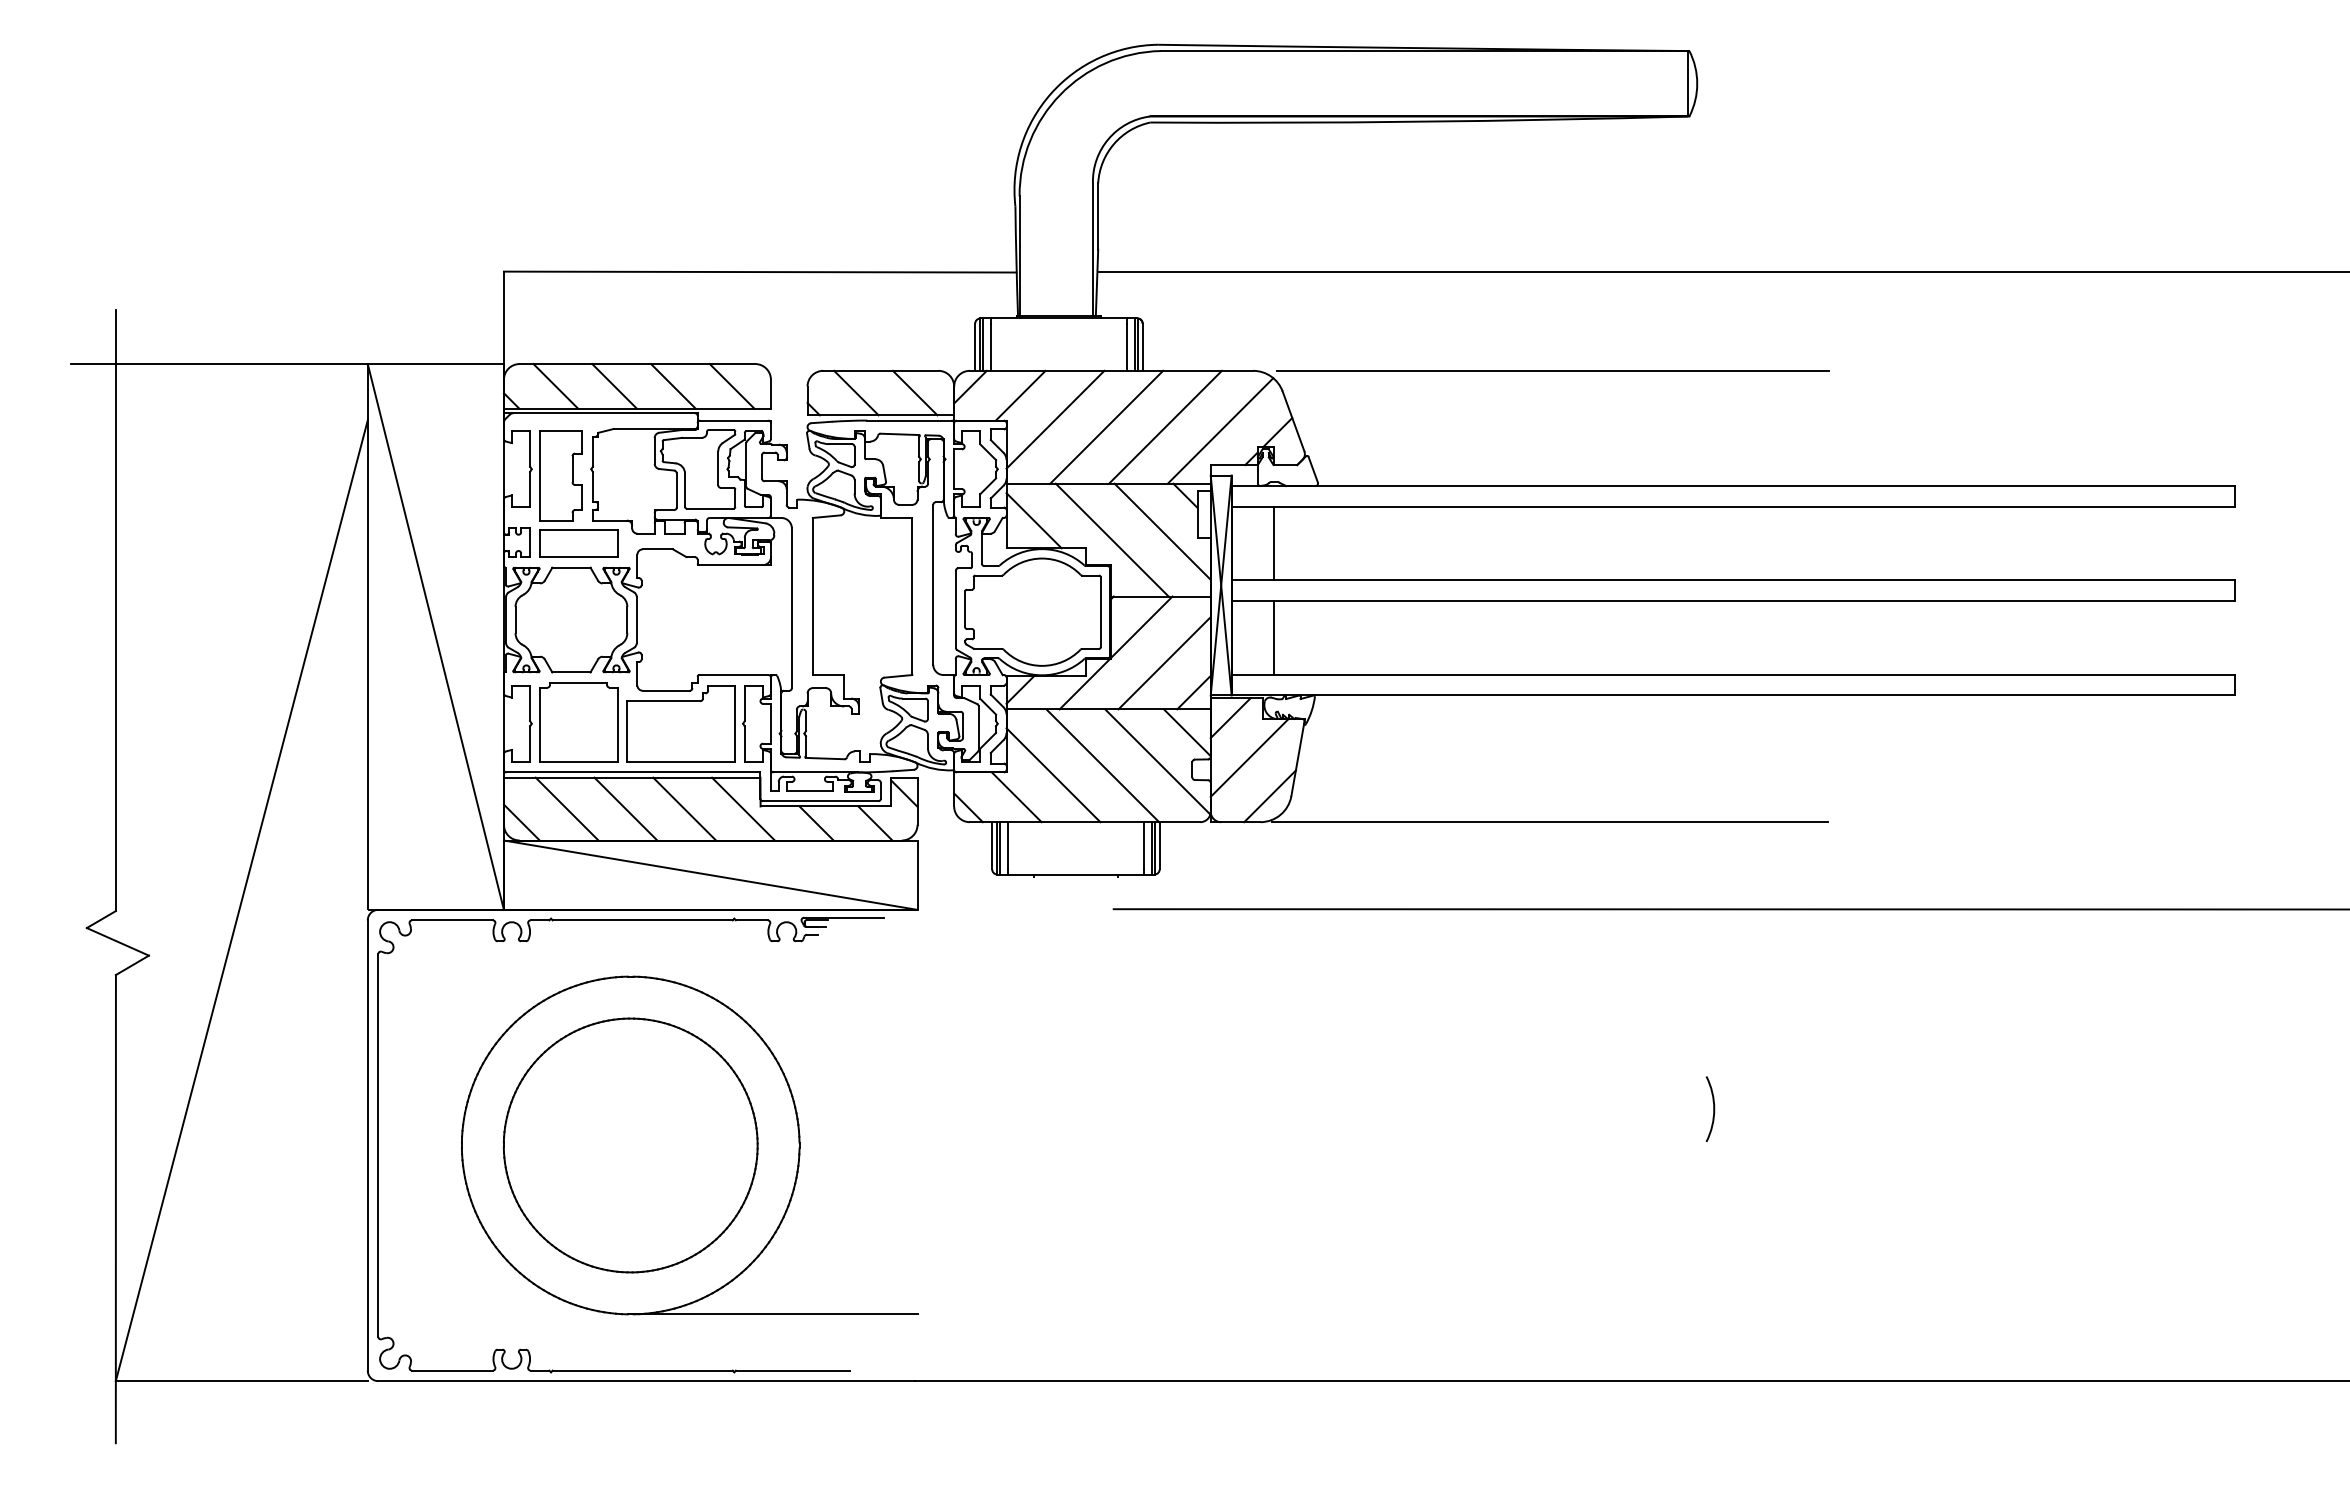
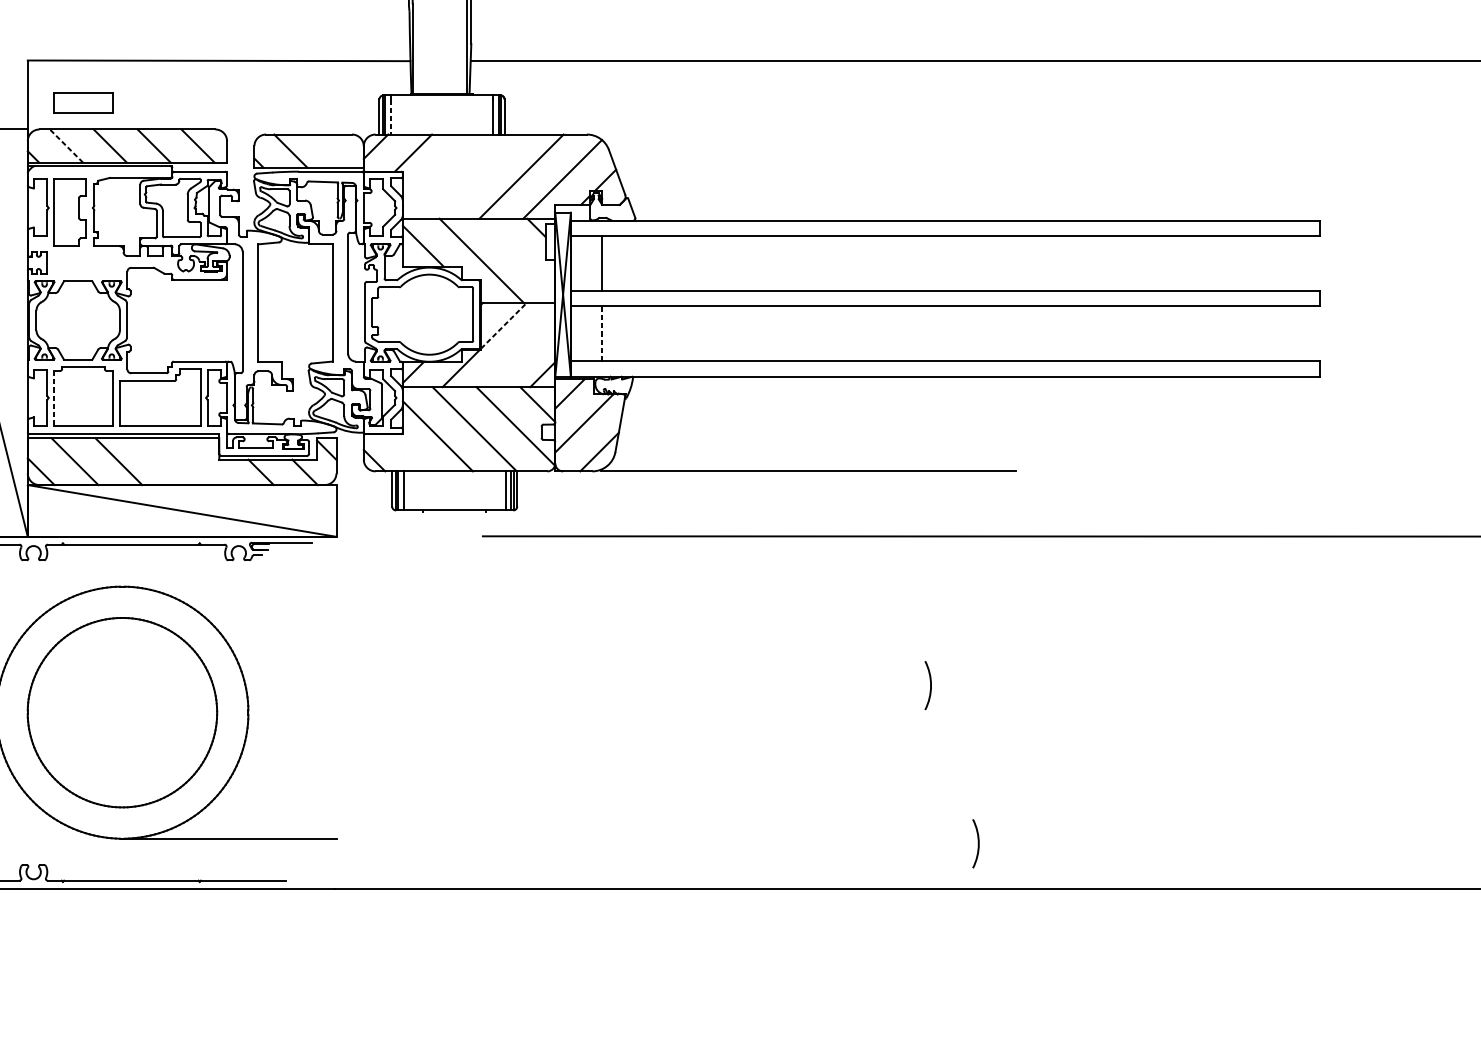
line: (990, 347) -> (390, 117), solid -> dashed
line: (1553, 370) -> (811, 134), removed
line: (555, 385) -> (66, 145), solid -> dashed
line: (914, 392) -> (334, 150), removed
line: (1055, 419) -> (439, 170), removed
line: (1106, 426) -> (477, 176), removed
line: (1162, 531) -> (519, 254), removed
part: (578, 543) -> (83, 102), moved
line: (1142, 626) -> (504, 325), solid -> dashed
line: (1273, 637) -> (602, 333), solid -> dashed
line: (1164, 663) -> (520, 352), removed
line: (539, 725) -> (54, 399), solid -> dashed
line: (1016, 797) -> (410, 452), removed
line: (684, 808) -> (162, 461), removed
line: (743, 808) -> (206, 461), removed
arc: (1777, 1320) -> (978, 843), added

